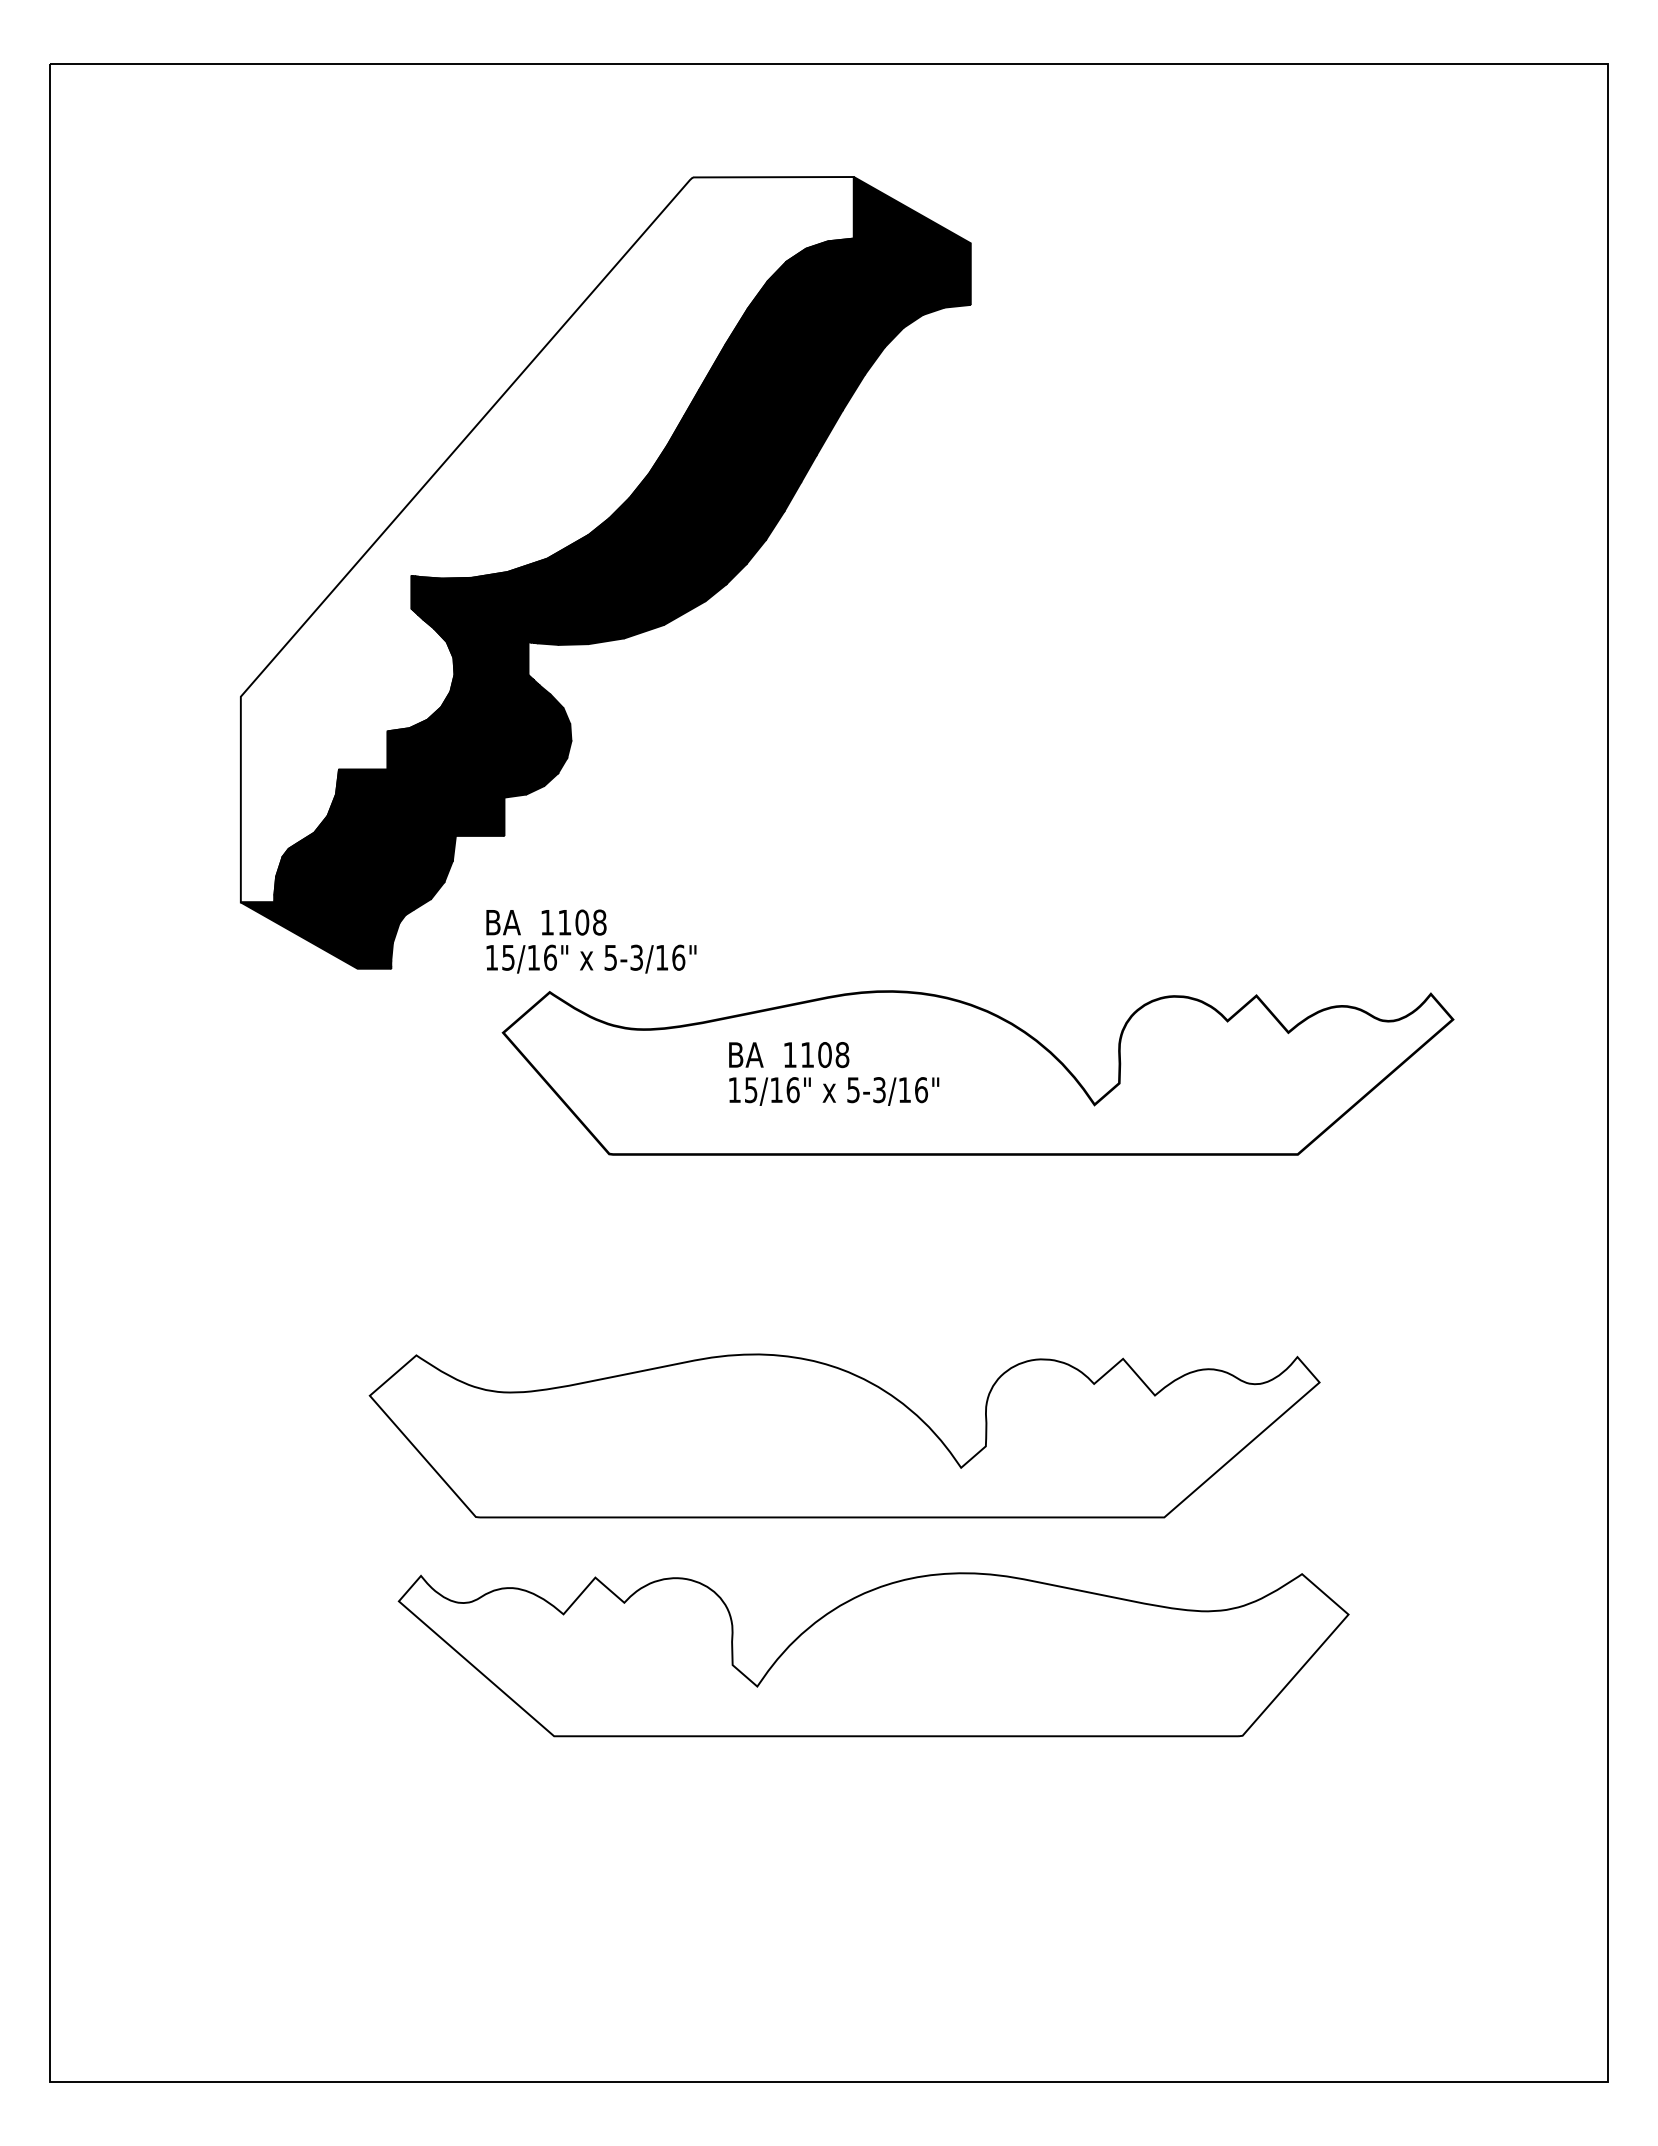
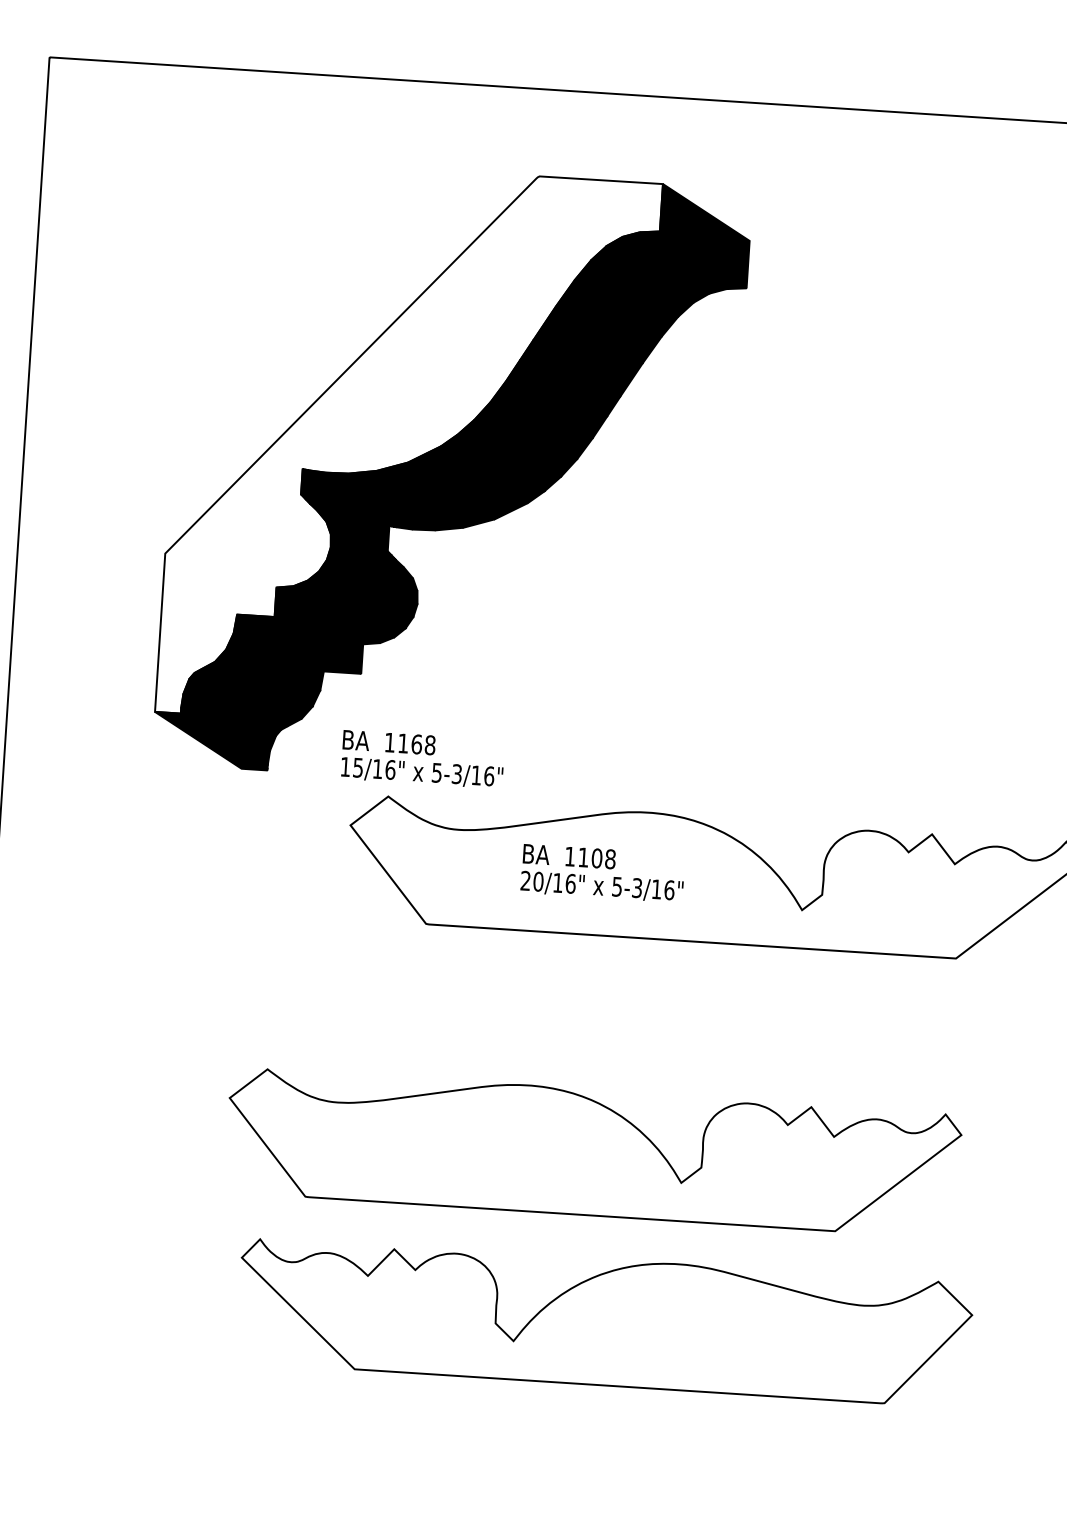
text: (582, 922) -> (417, 744), 1108 -> 1168
text: (742, 1090) -> (531, 881), 15/16" -> 20/16"

